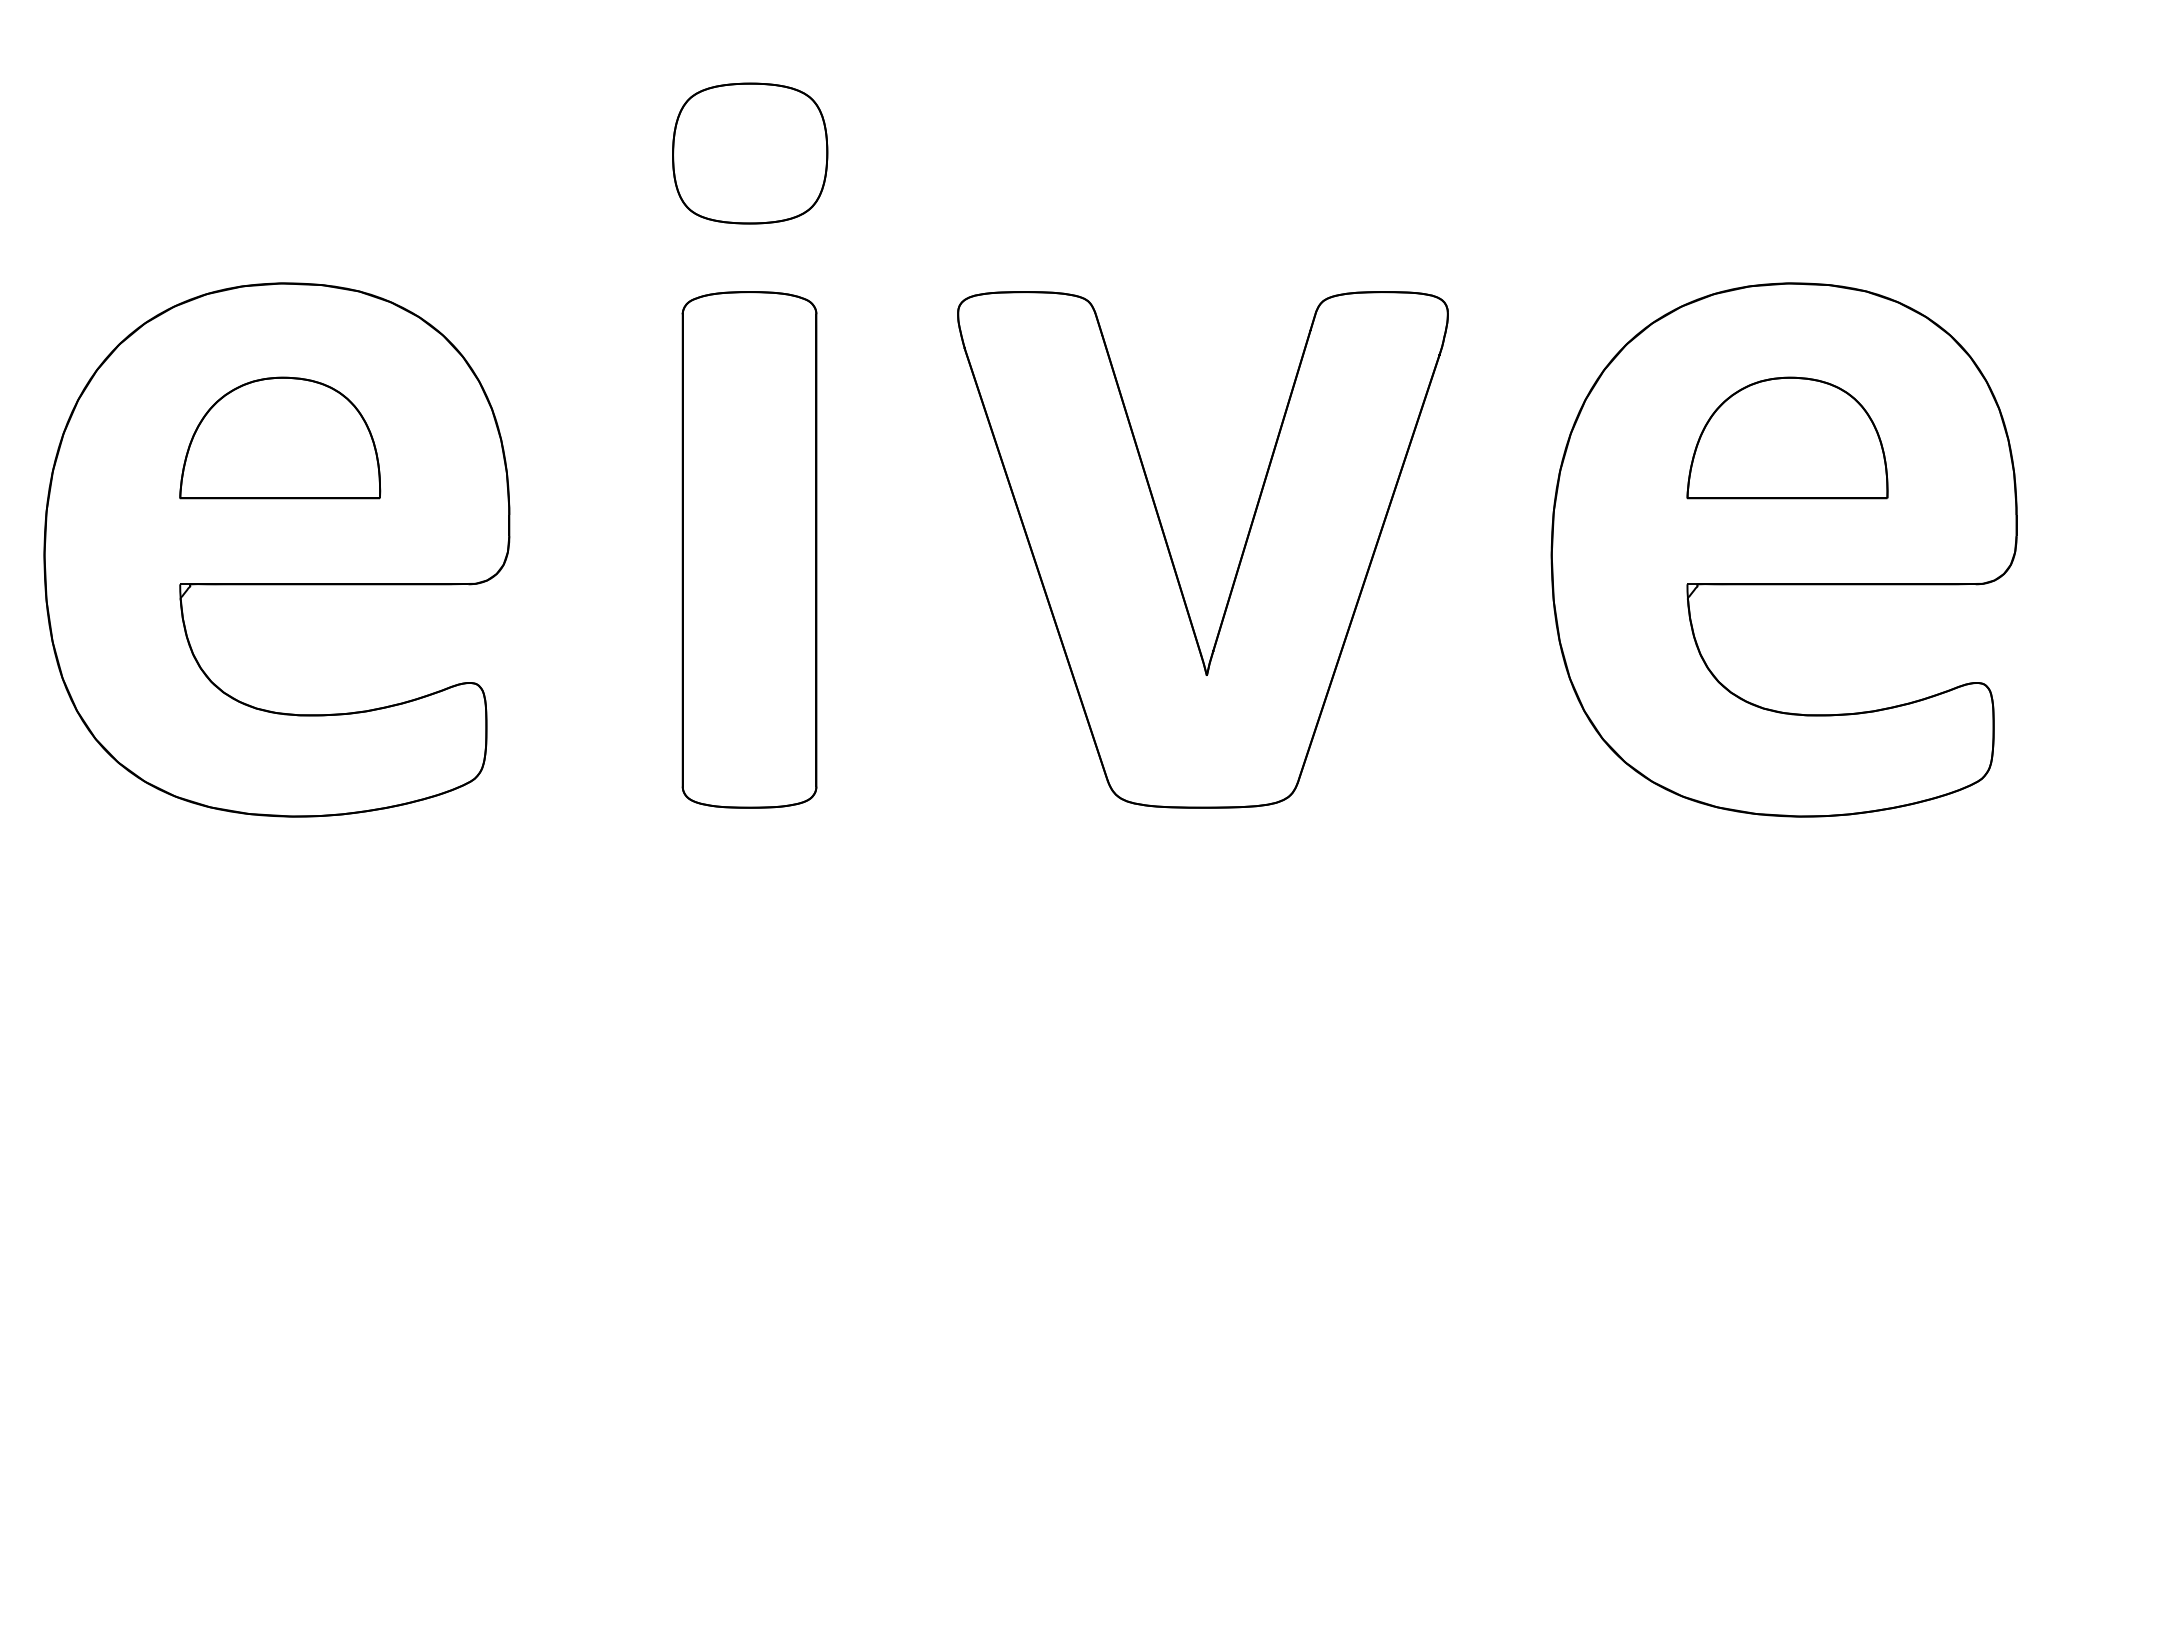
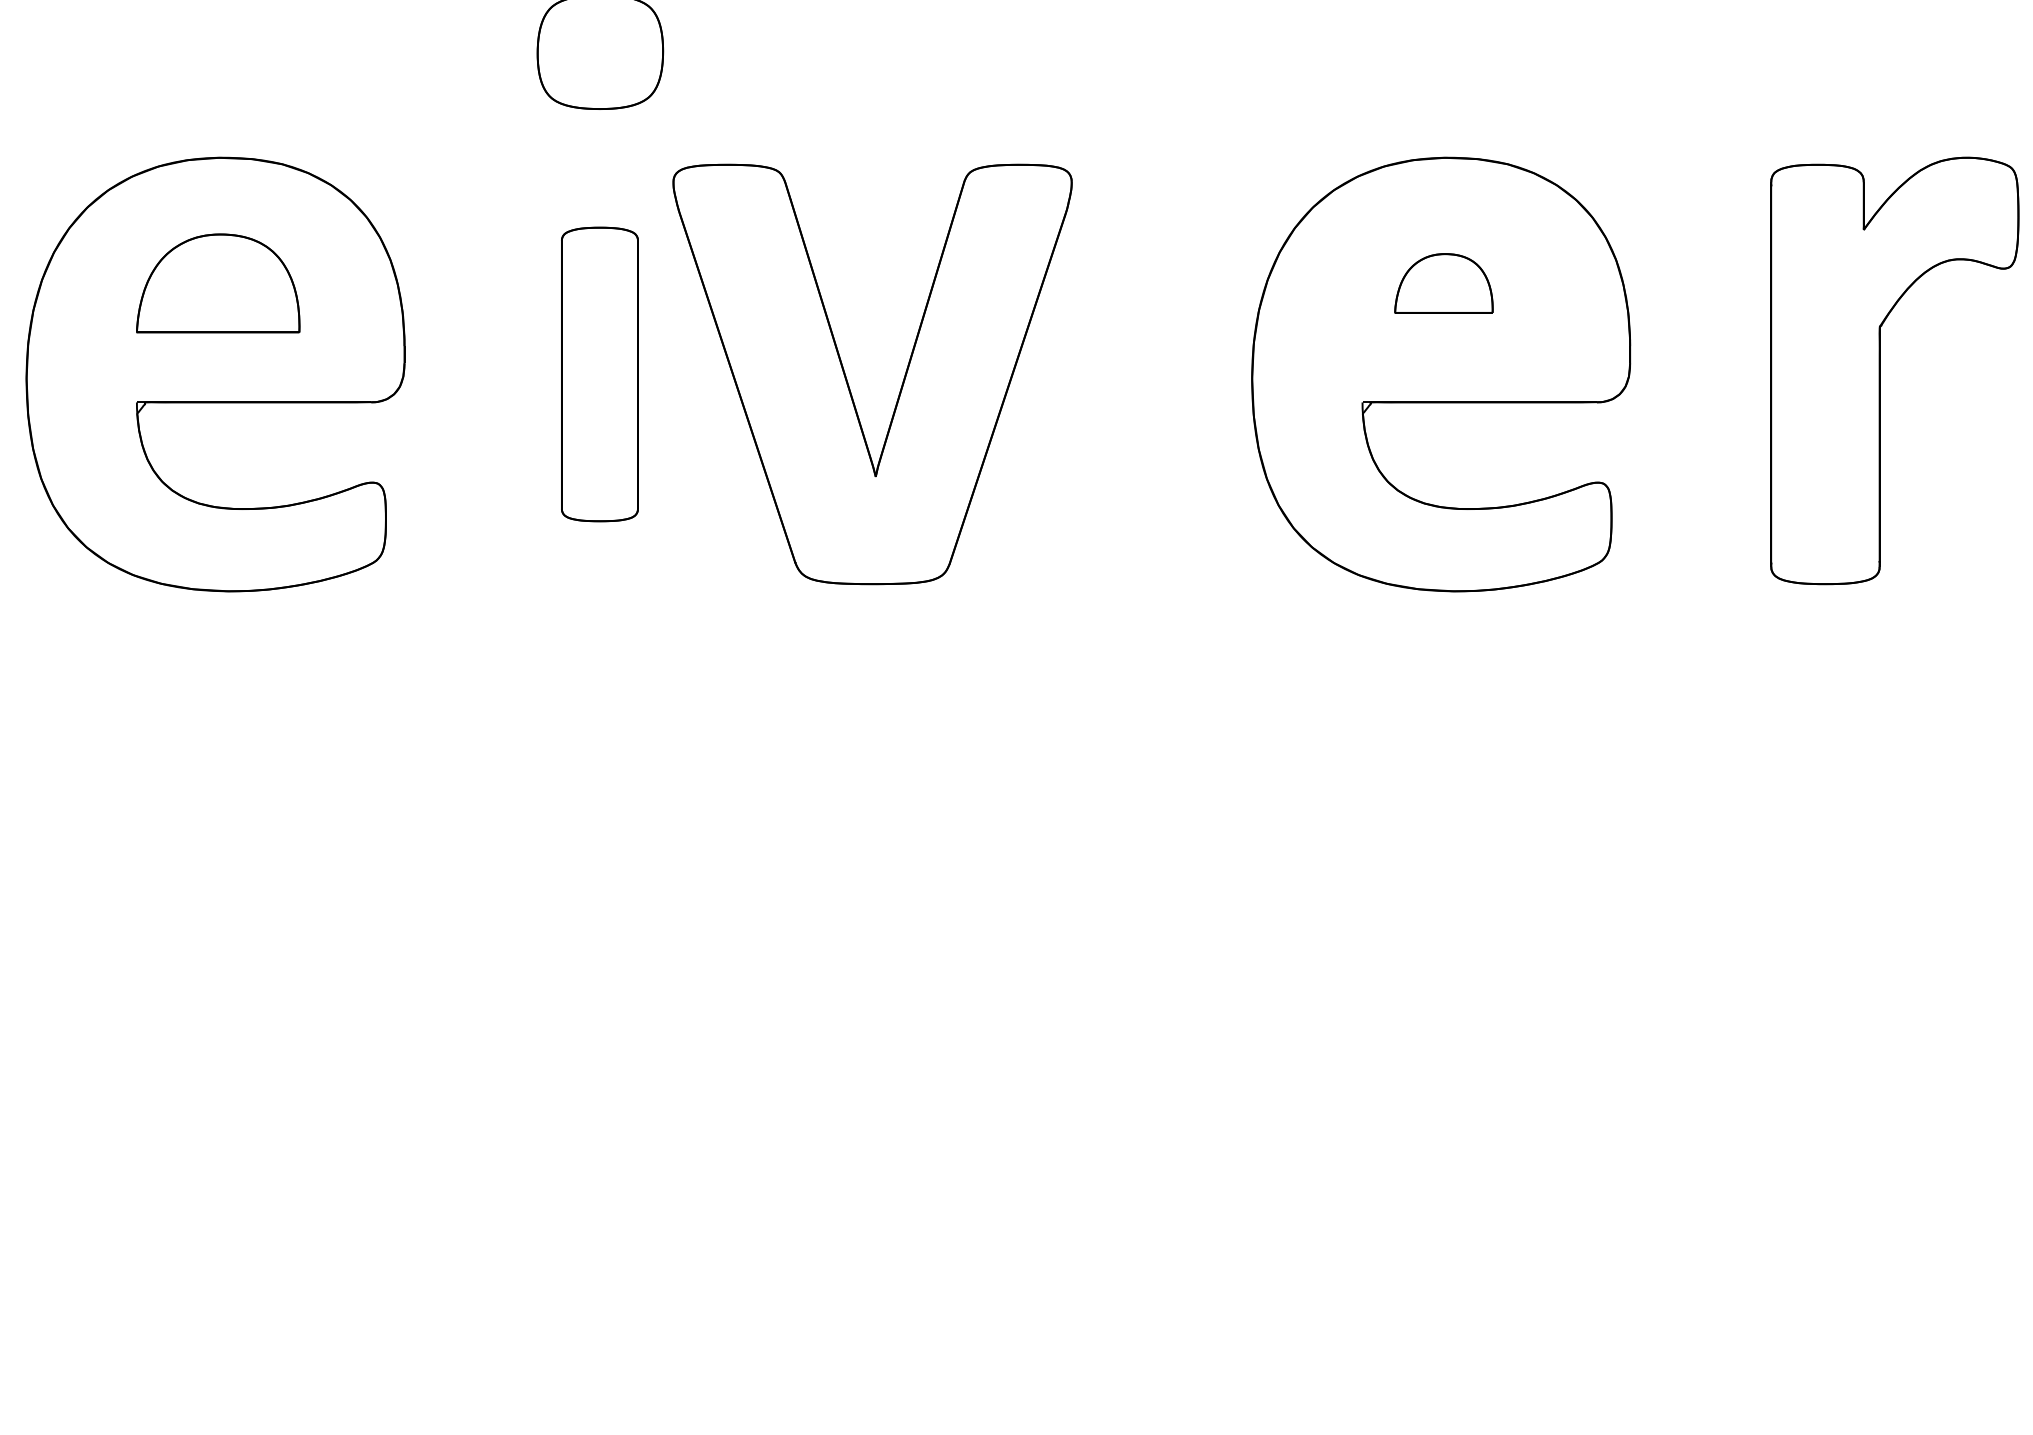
part: (1787, 438) -> (1443, 283), size x0.6
part: (749, 549) -> (599, 374), size x0.7
part: (1173, 559) -> (848, 382), moved

